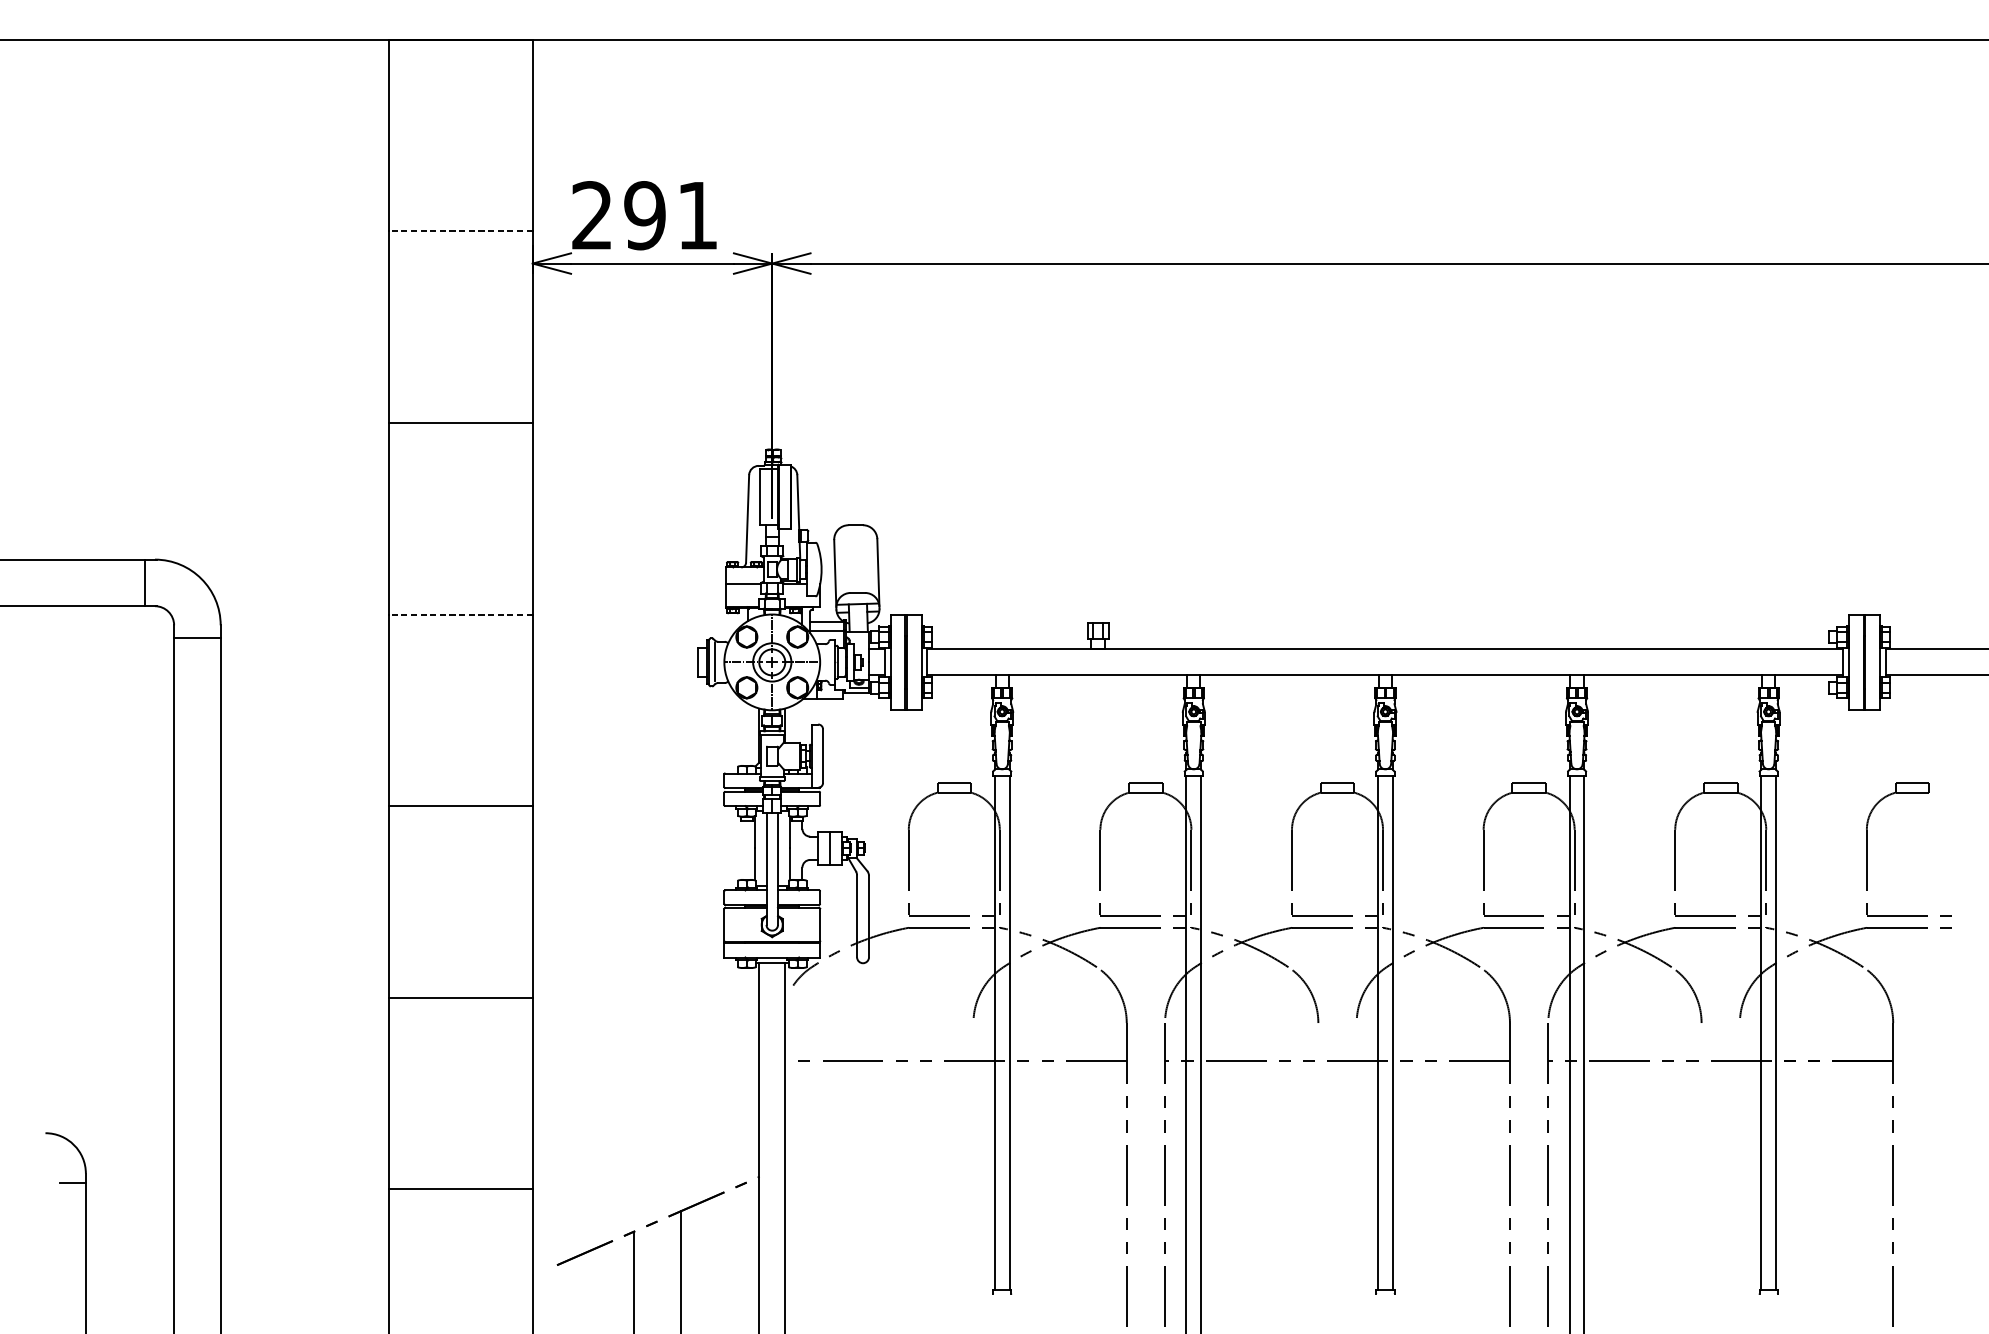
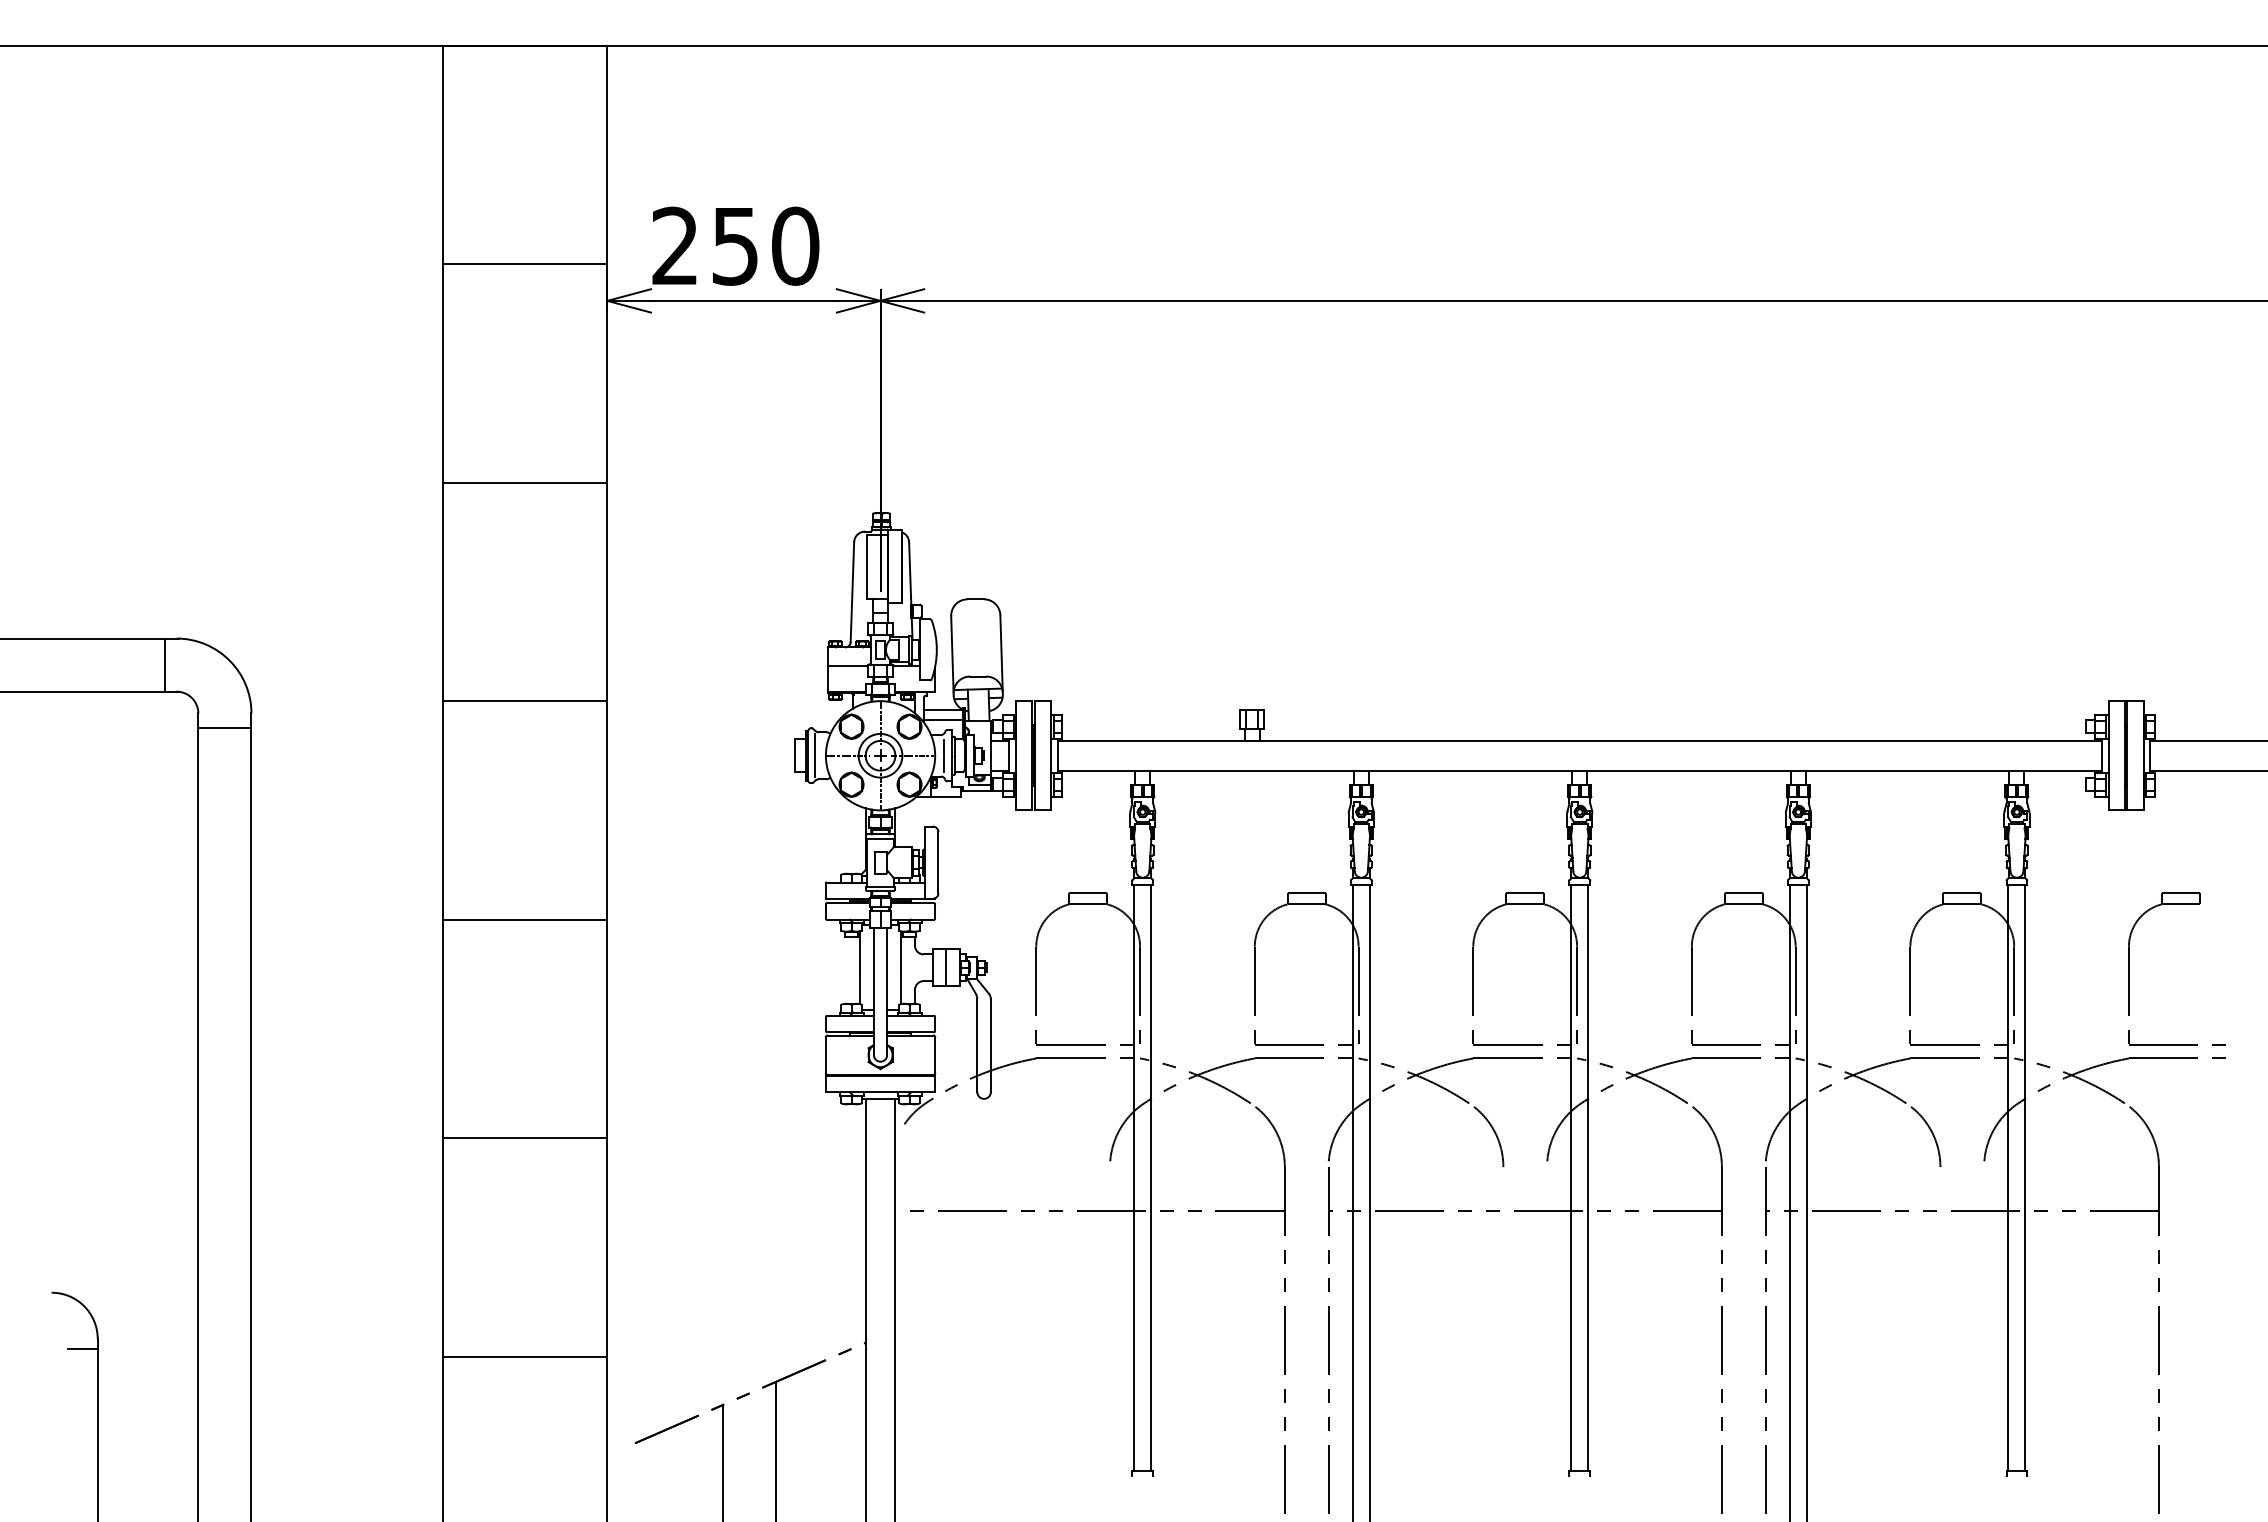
text: (671, 215) -> (765, 245), 291 -> 250
line: (460, 231) -> (525, 264), dashed -> solid
line: (460, 614) -> (525, 701), dashed -> solid
line: (827, 662) -> (943, 755), added

